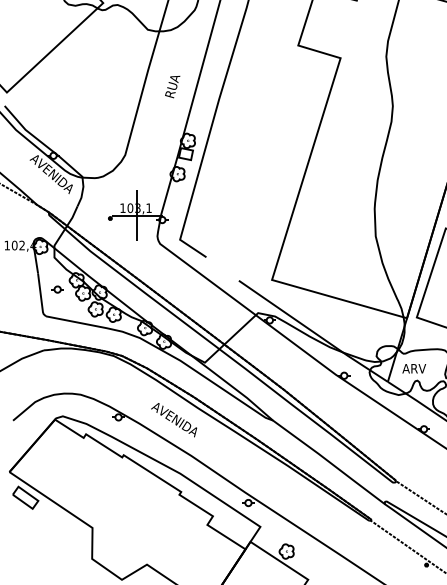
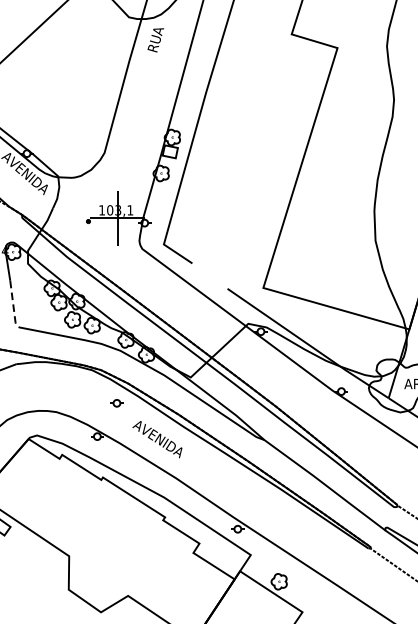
text: (172, 86) -> (155, 39), moved
part: (57, 289) -> (116, 403), moved
line: (41, 296) -> (13, 305), solid -> dashed

